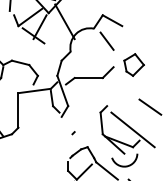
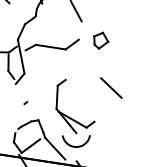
part: (133, 64) -> (100, 40), size x0.7
line: (132, 129) -> (88, 108), removed

